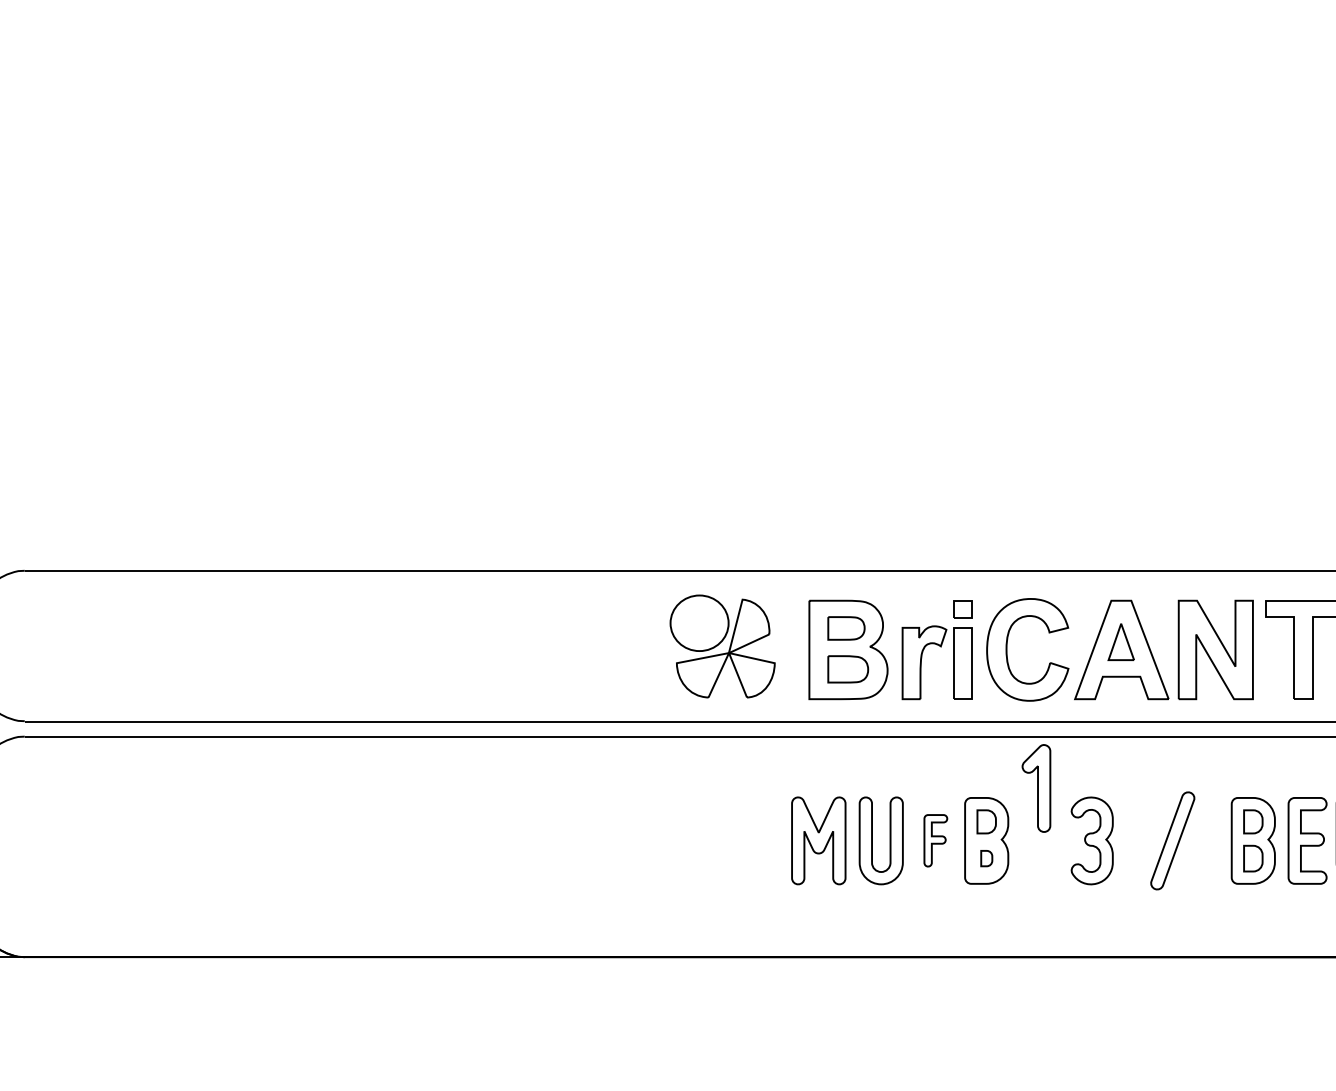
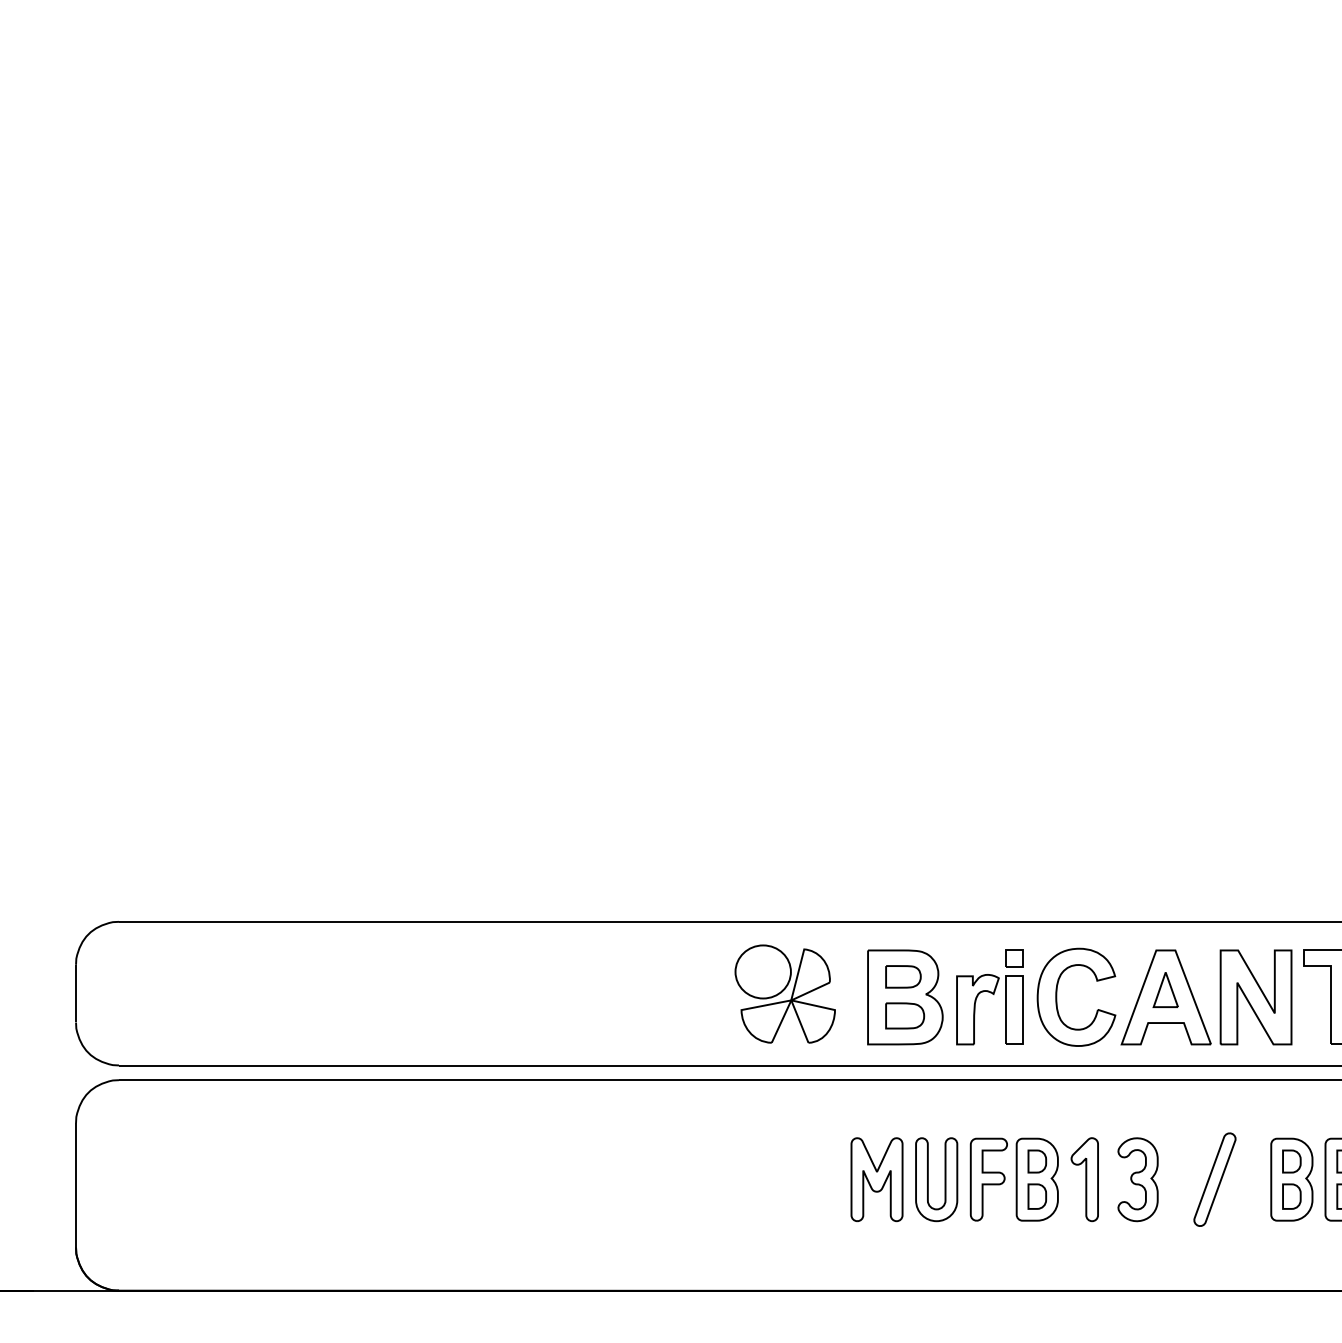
part: (1036, 788) -> (1084, 1179), moved
part: (935, 840) -> (988, 1179), size x1.67
part: (986, 858) -> (1037, 1196), size x1.67

